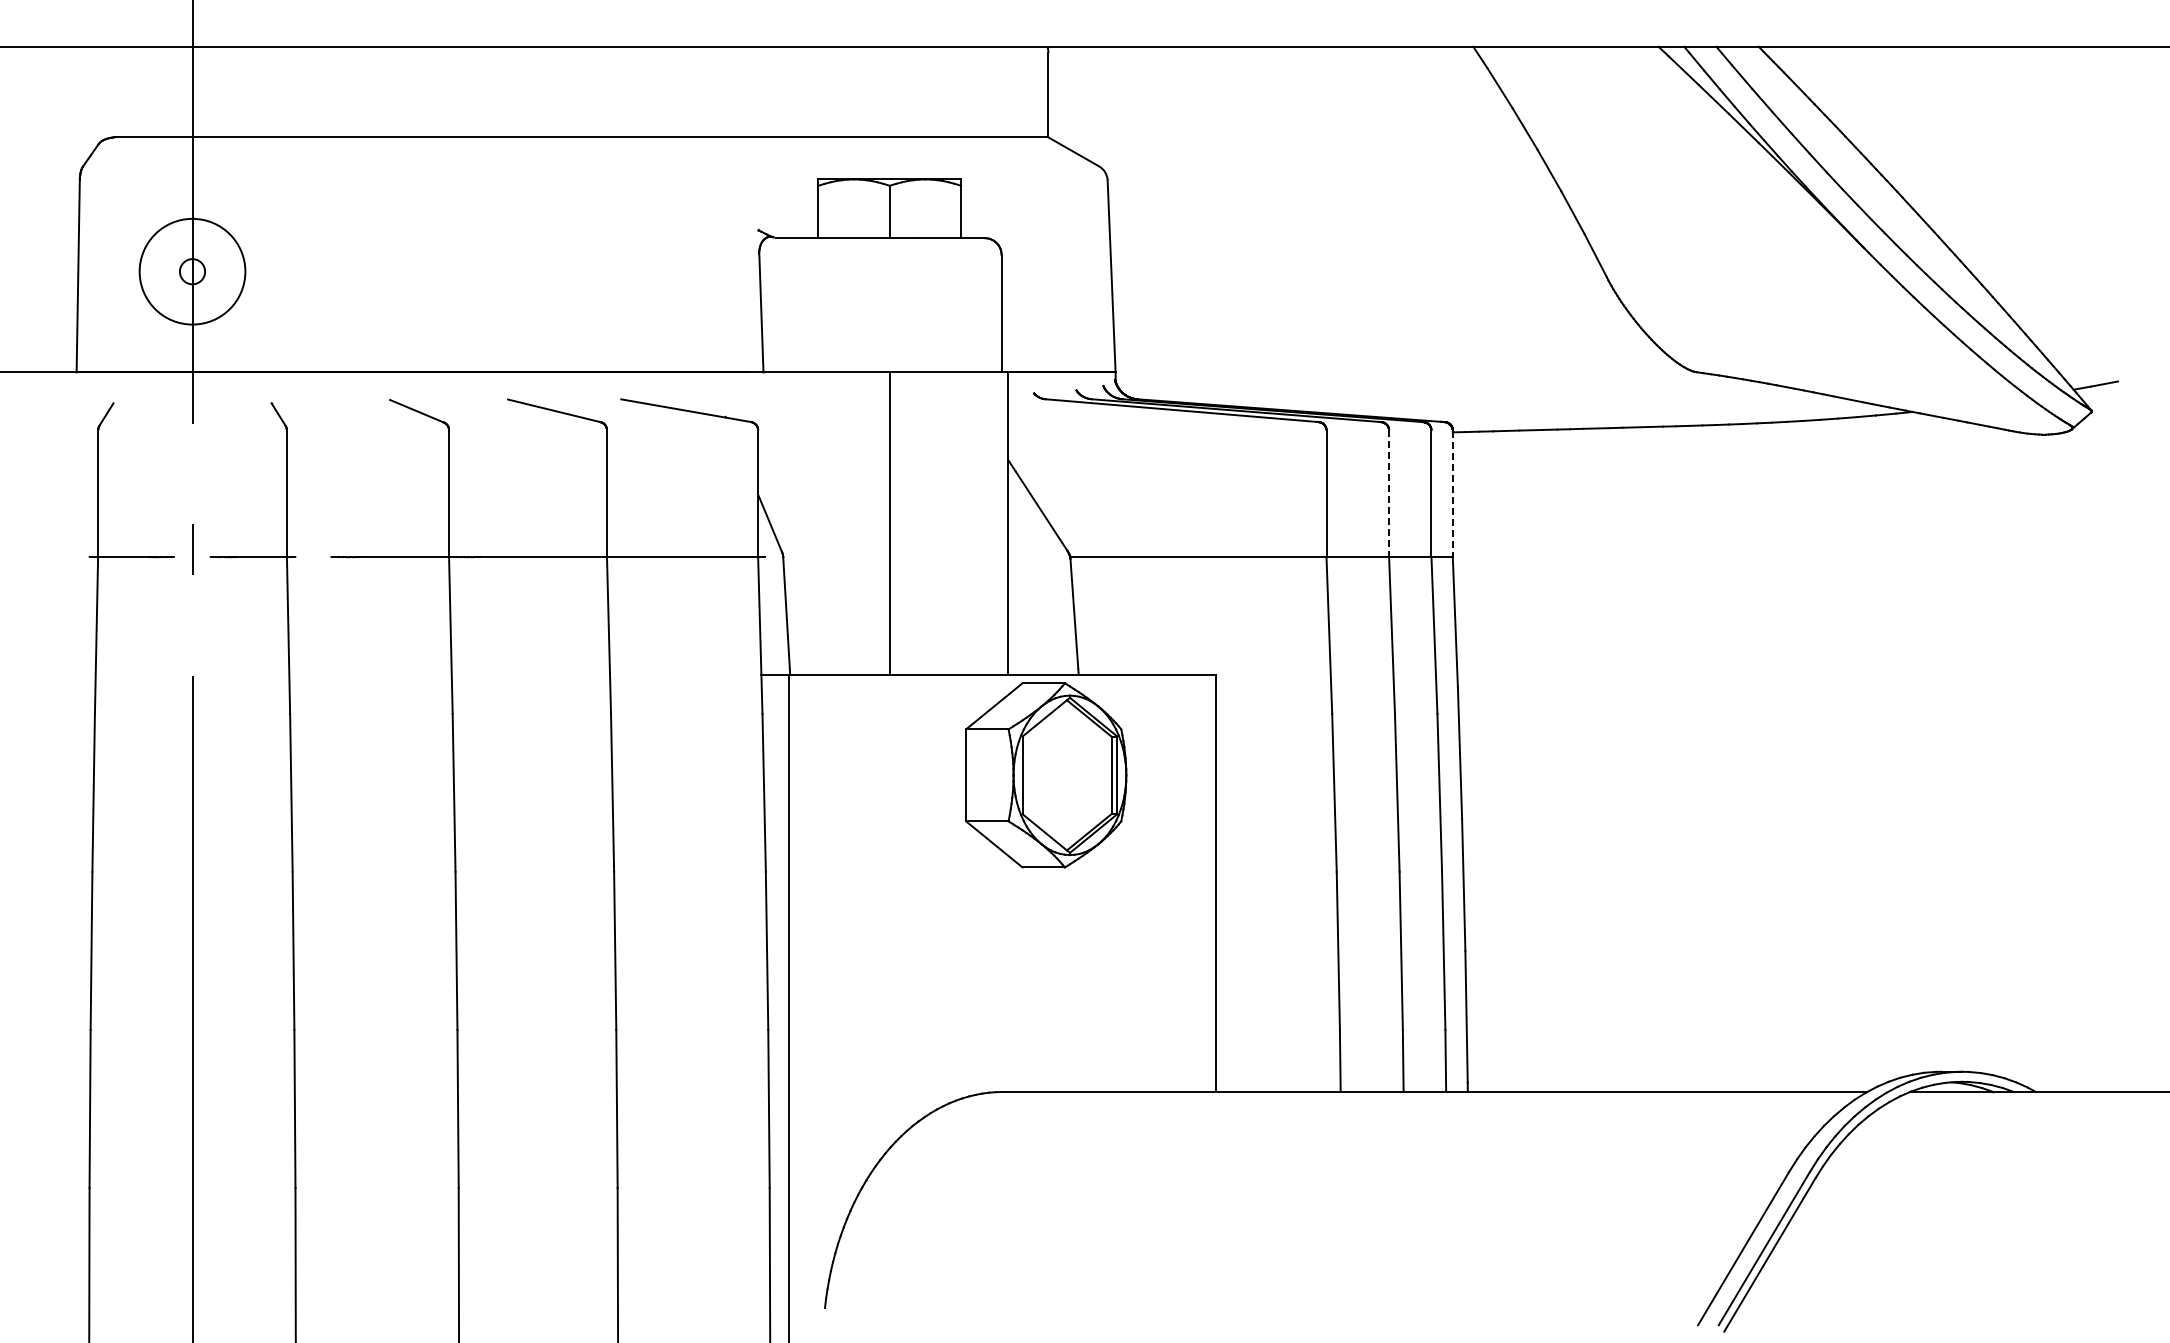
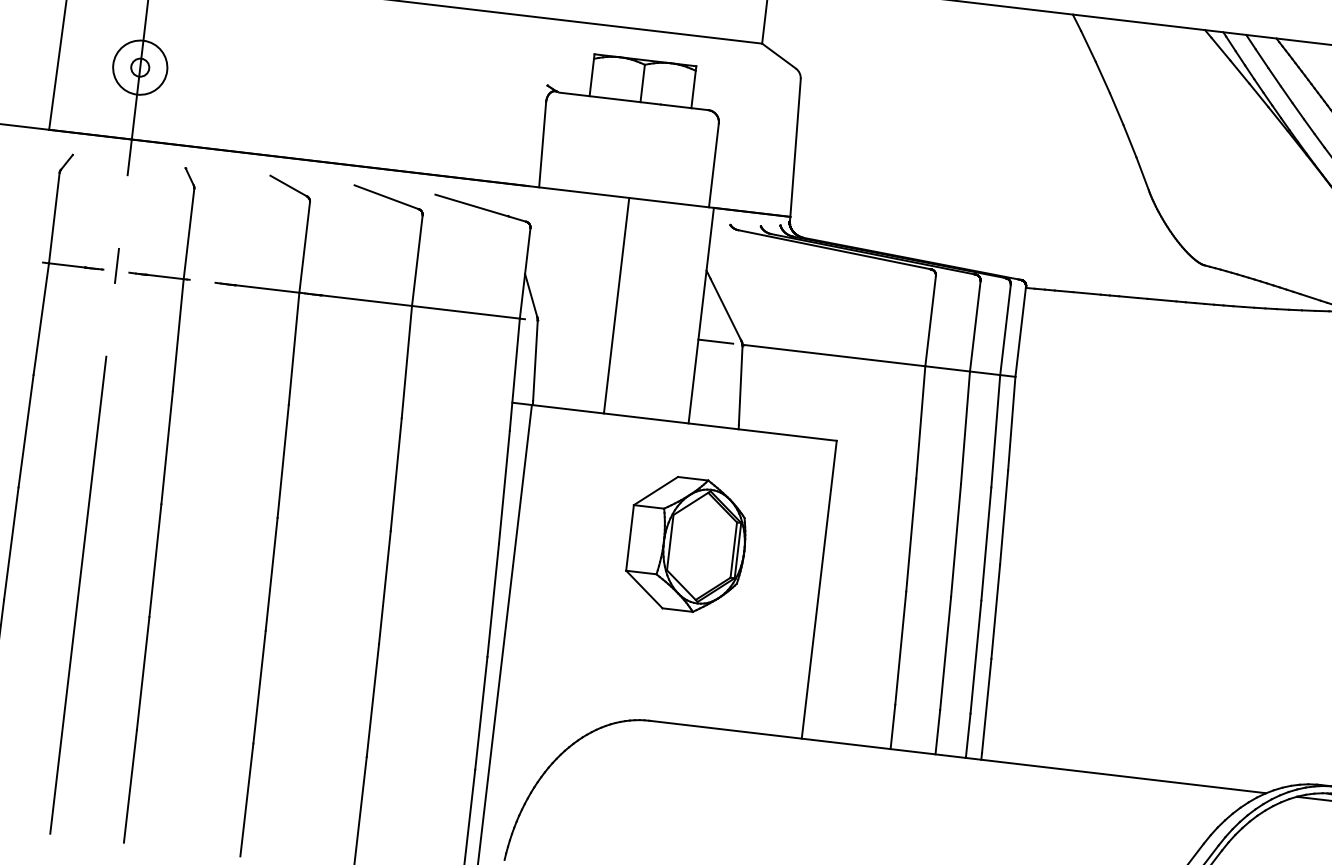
circle: (192, 271) -> (140, 67), size x0.71
line: (1389, 494) -> (975, 326), dashed -> solid
line: (1452, 494) -> (1020, 332), dashed -> solid
line: (1032, 557) -> (715, 341), added
part: (1046, 775) -> (687, 544), moved

